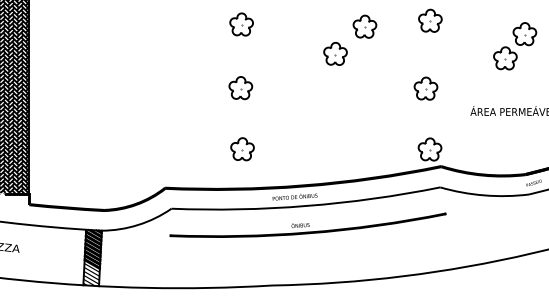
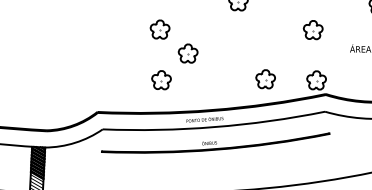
part: (274, 117) -> (187, 53), added
part: (368, 148) -> (265, 79), added

